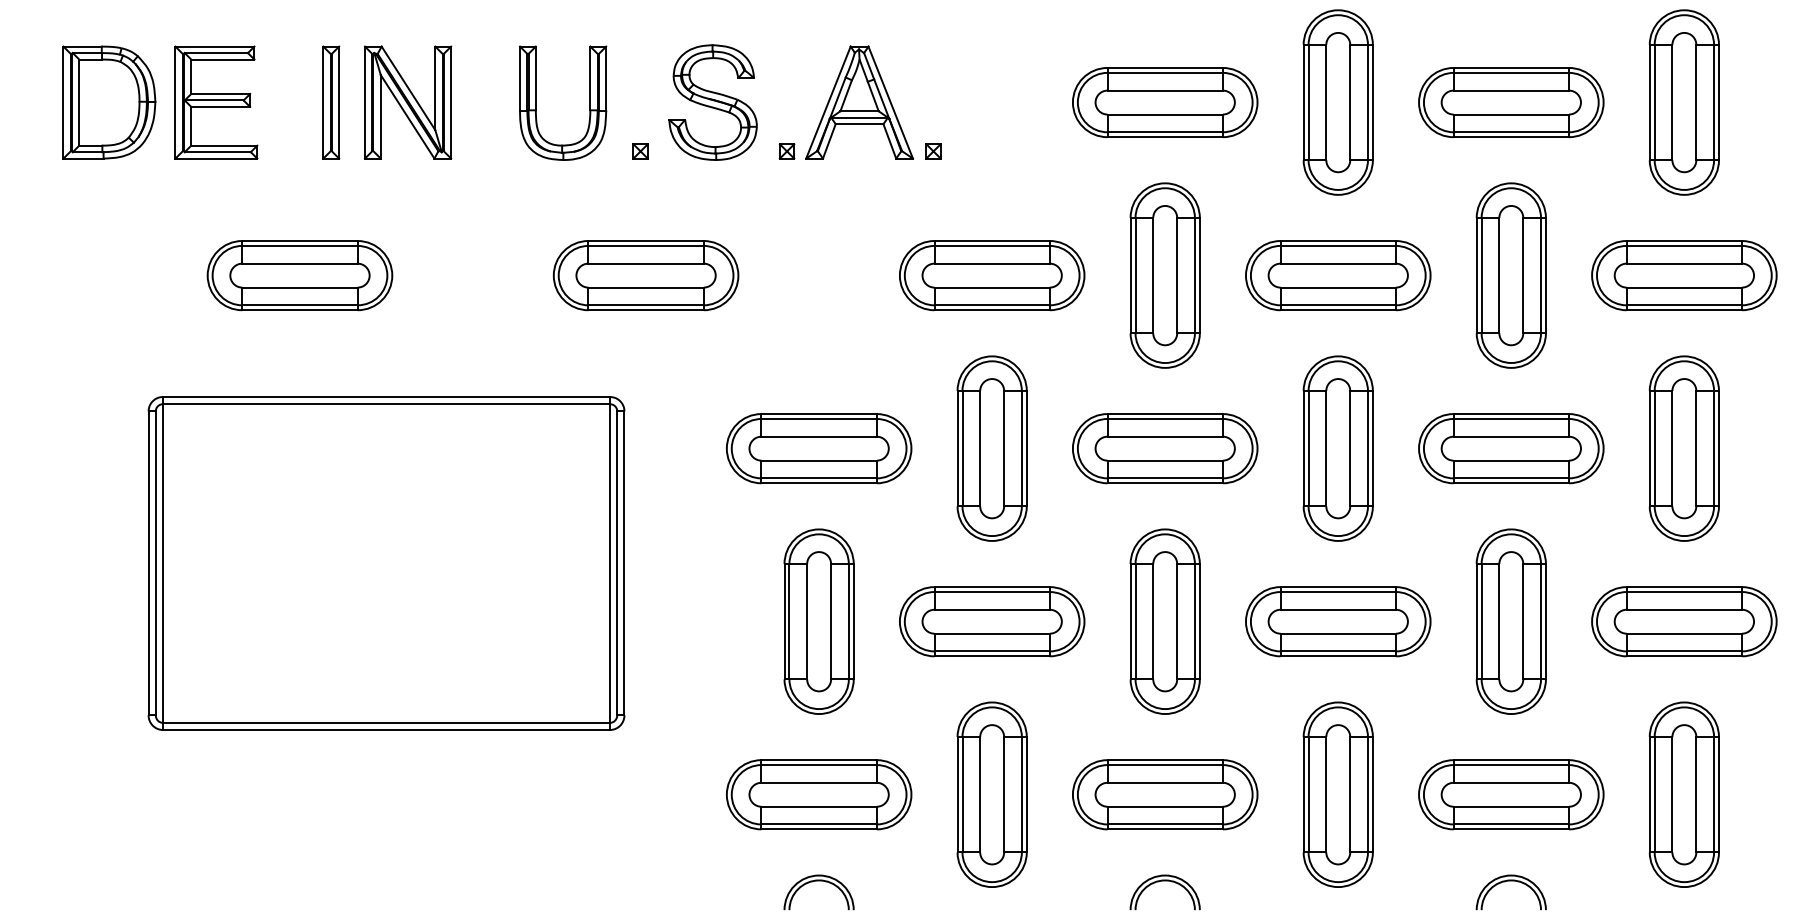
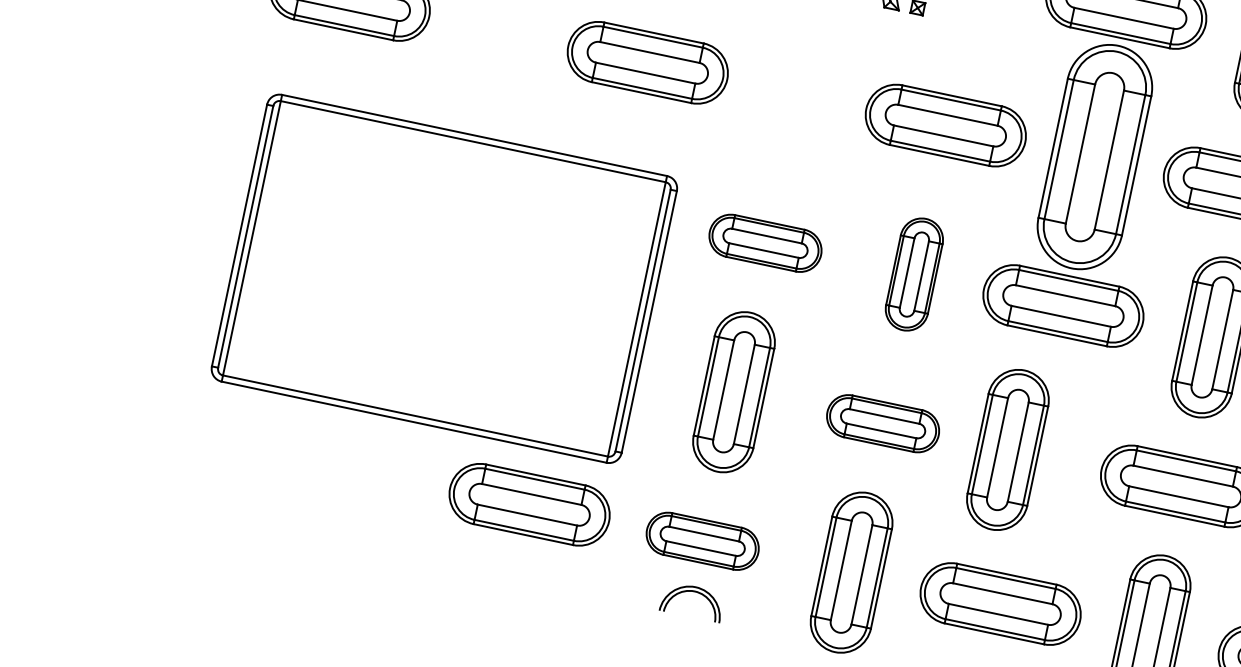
part: (1164, 275) -> (1094, 156), size x1.4
part: (819, 448) -> (765, 243), size x0.7
part: (991, 448) -> (913, 274), size x0.7
part: (386, 563) -> (444, 278), moved
part: (992, 621) -> (883, 423), size x0.7
part: (1164, 621) -> (1007, 449), moved
part: (618, 794) -> (529, 504), added
part: (819, 794) -> (702, 541), size x0.7
part: (818, 881) -> (694, 592), moved

